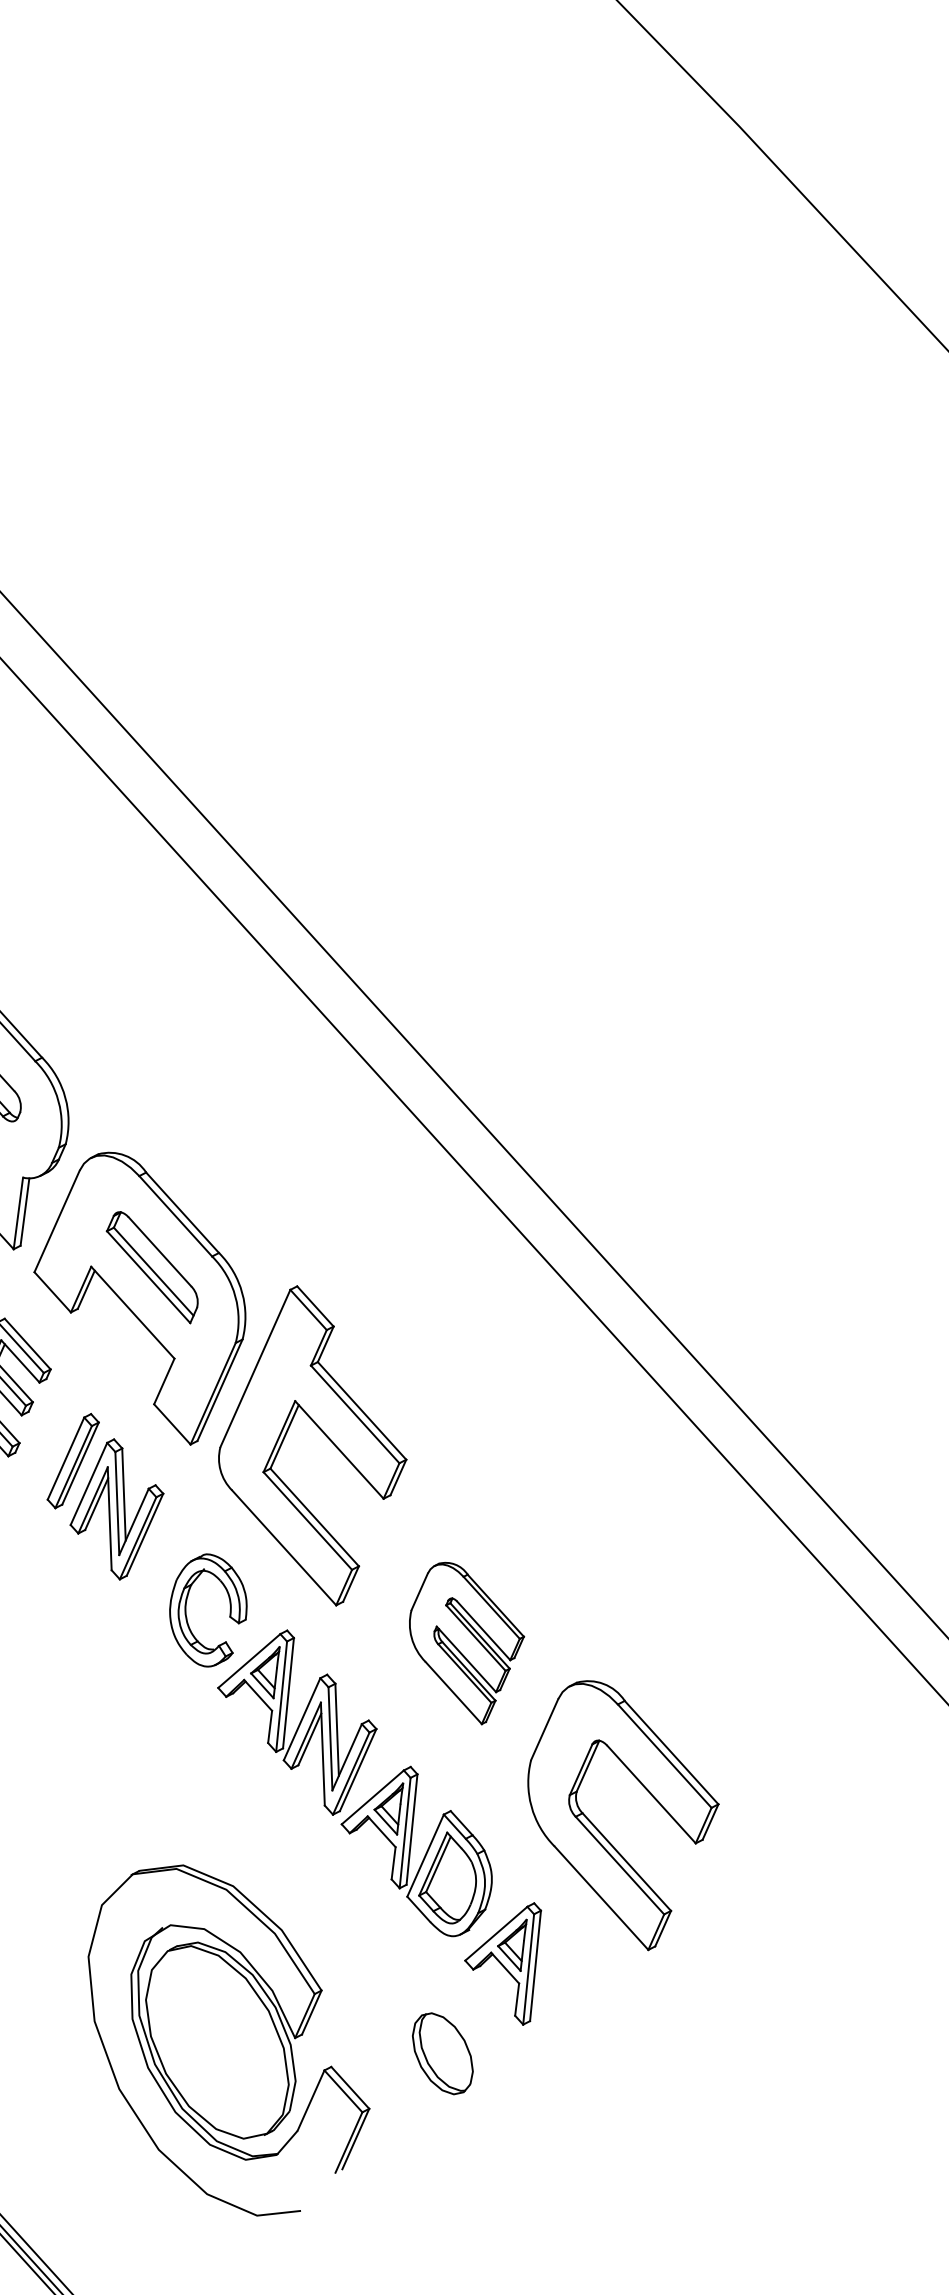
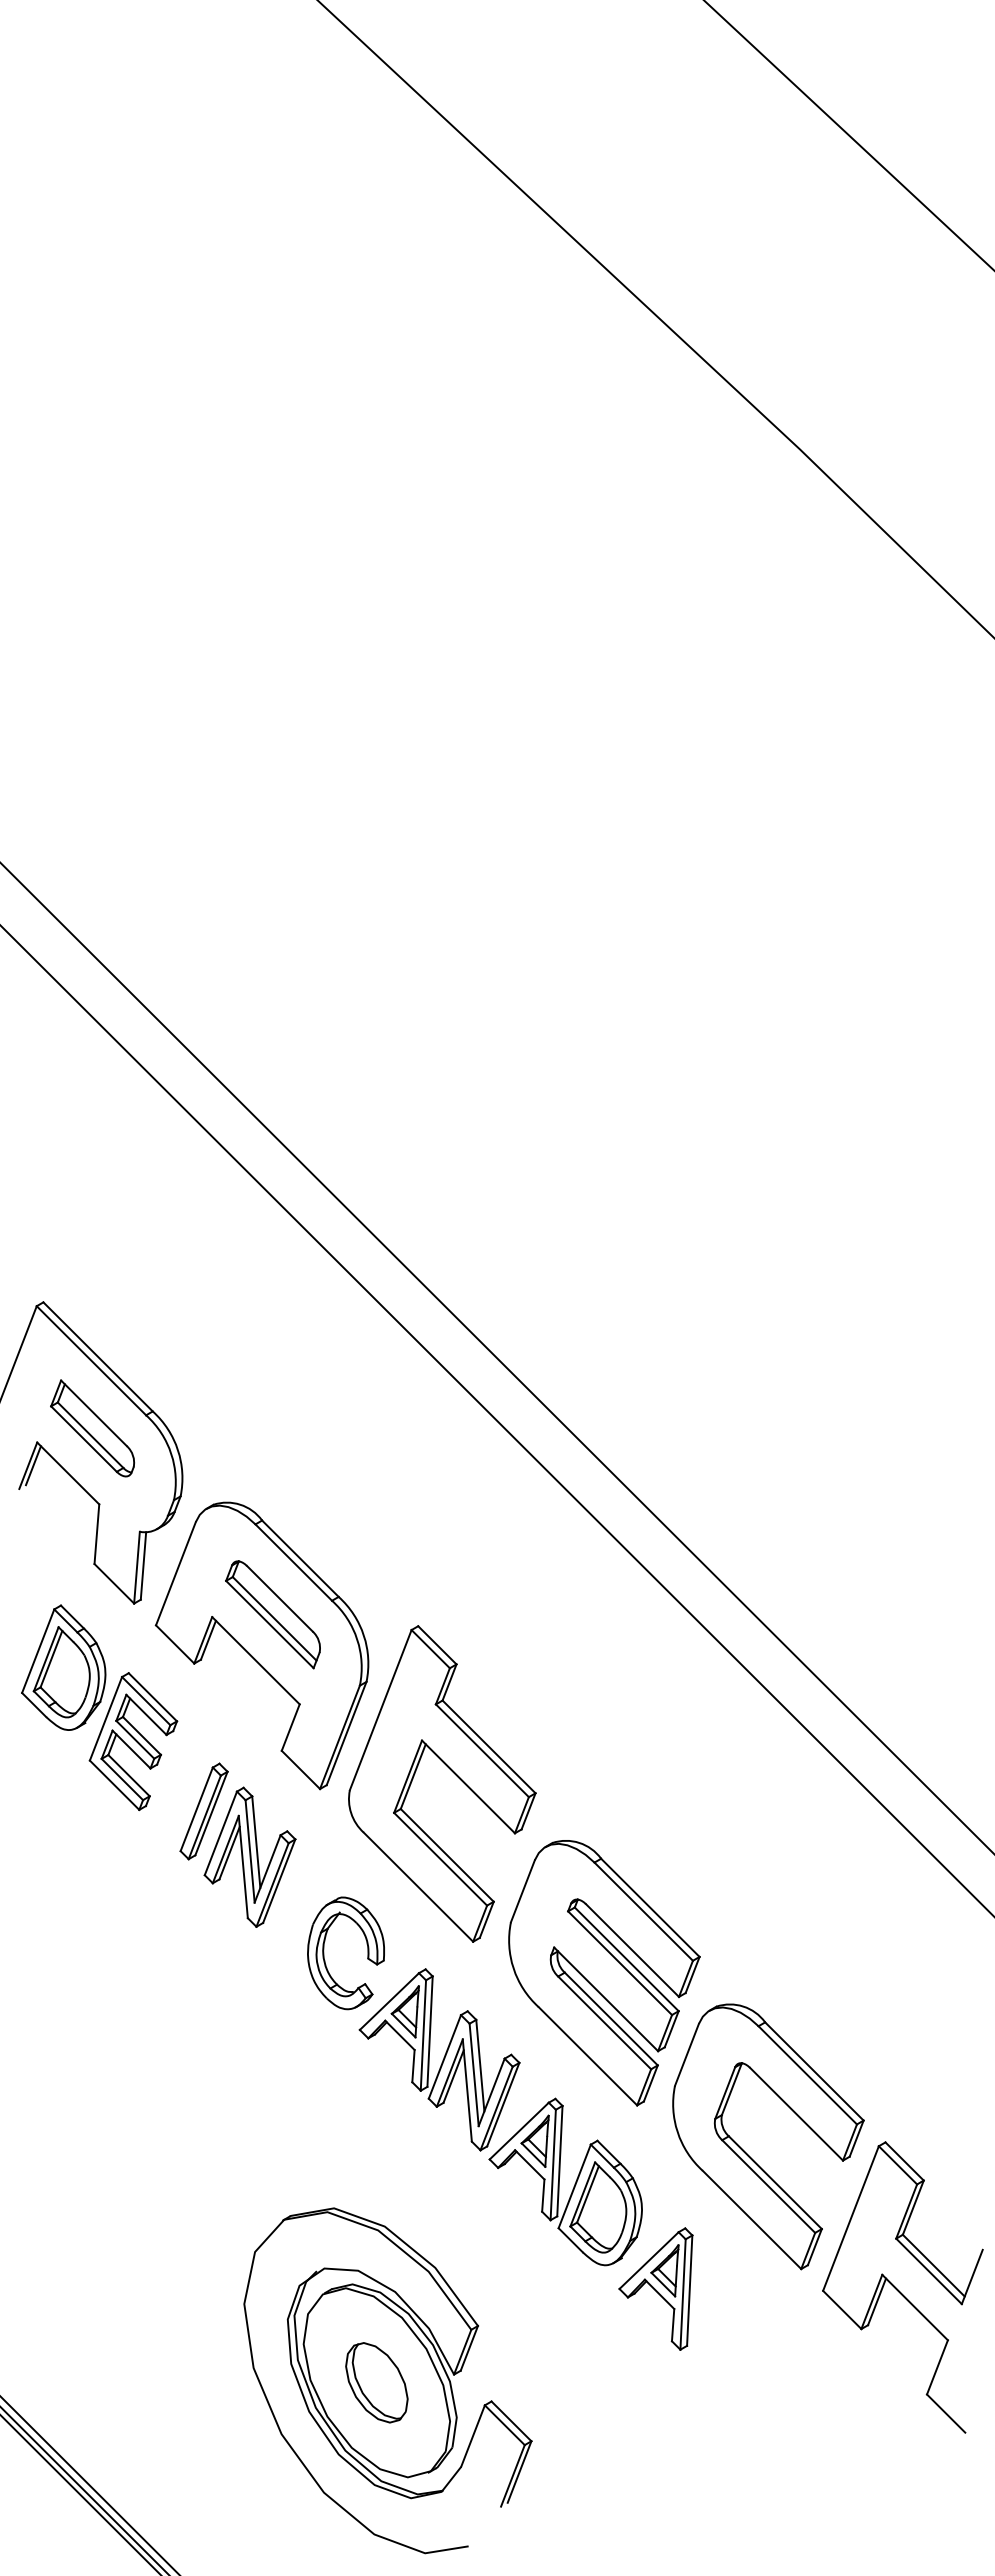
part: (466, 1643) -> (604, 1973), size x1.67
part: (748, 1973) -> (902, 2287), added
part: (442, 2053) -> (376, 2382), moved

